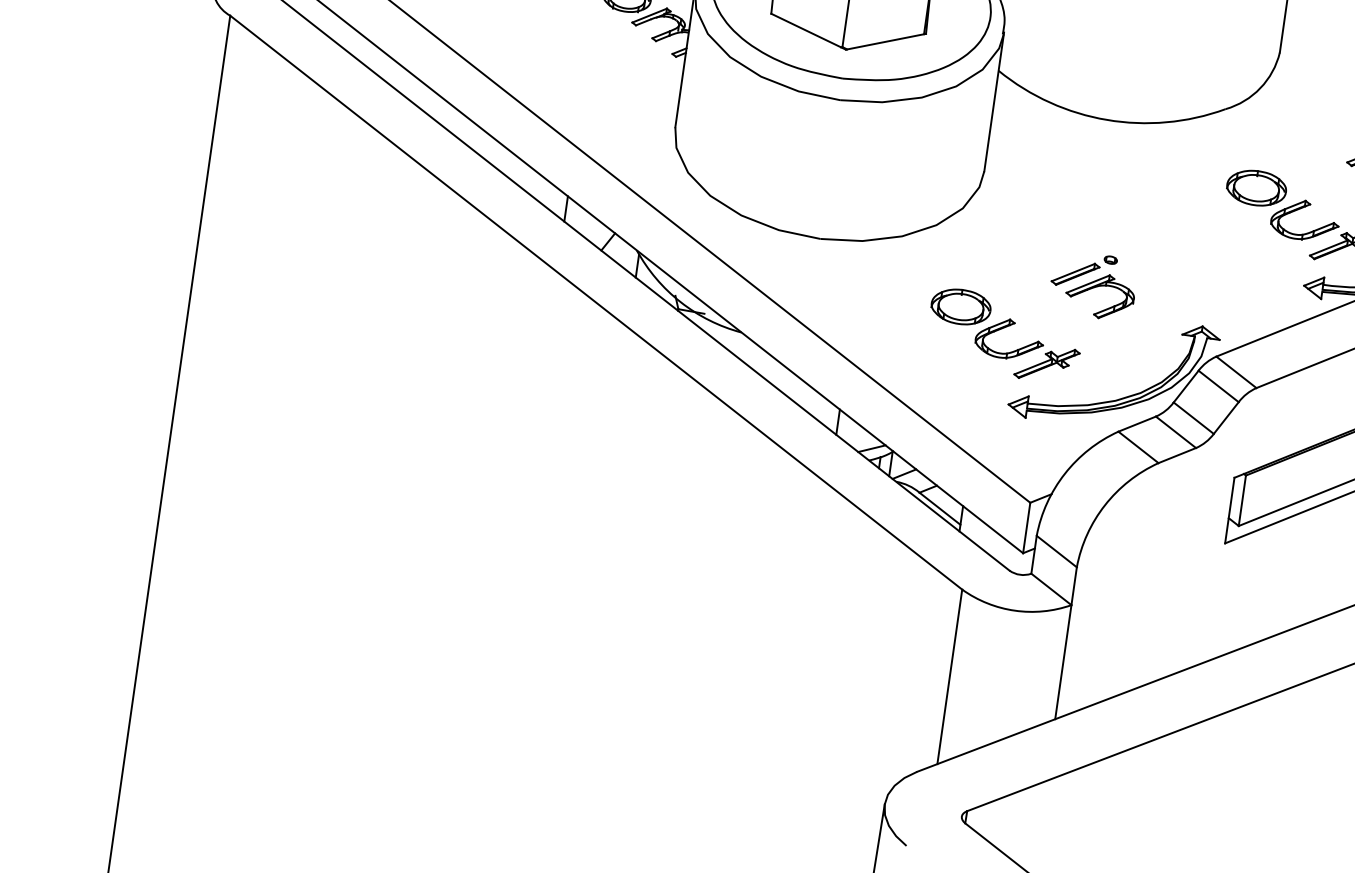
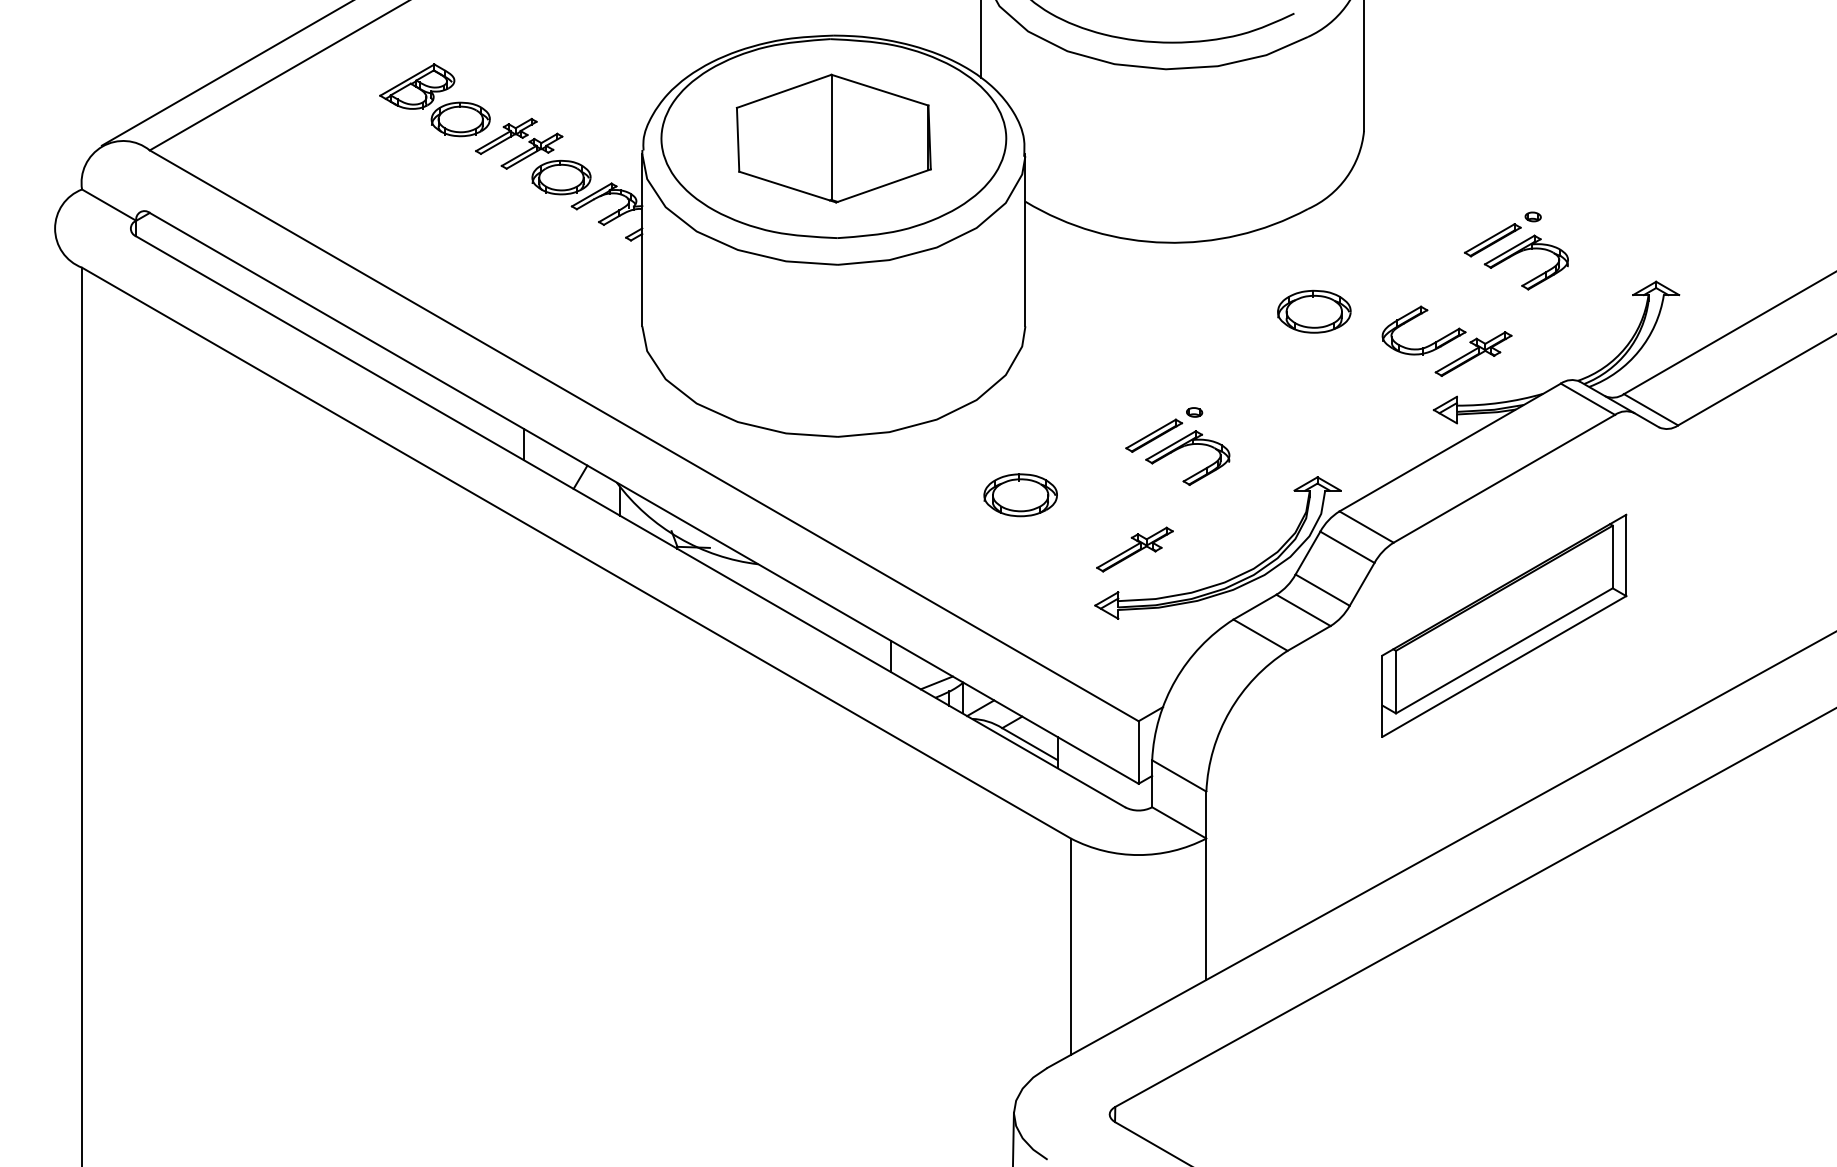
part: (1256, 188) -> (1314, 311), moved
part: (1006, 327) -> (1079, 512), removed

